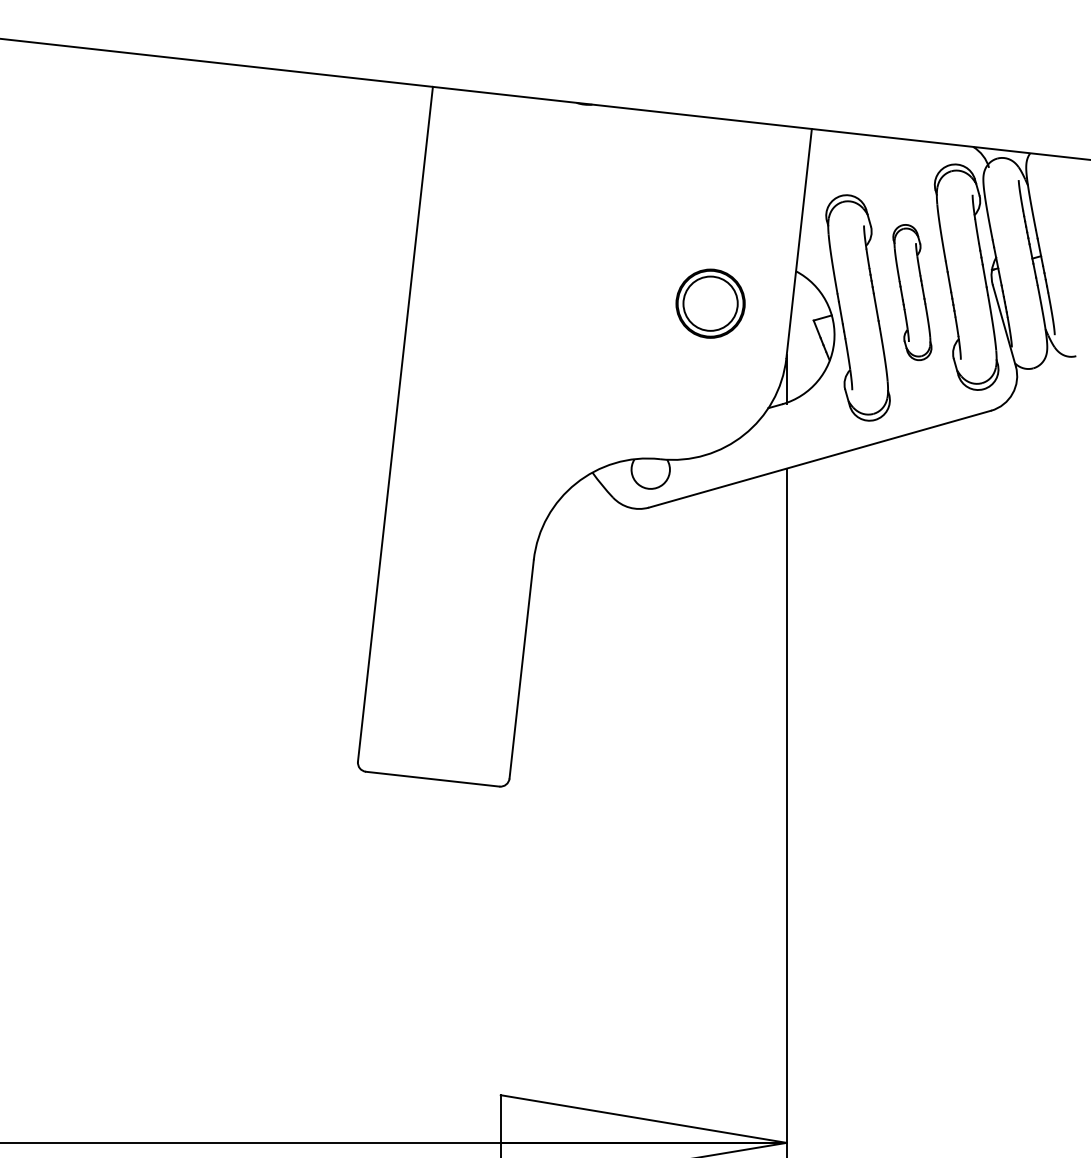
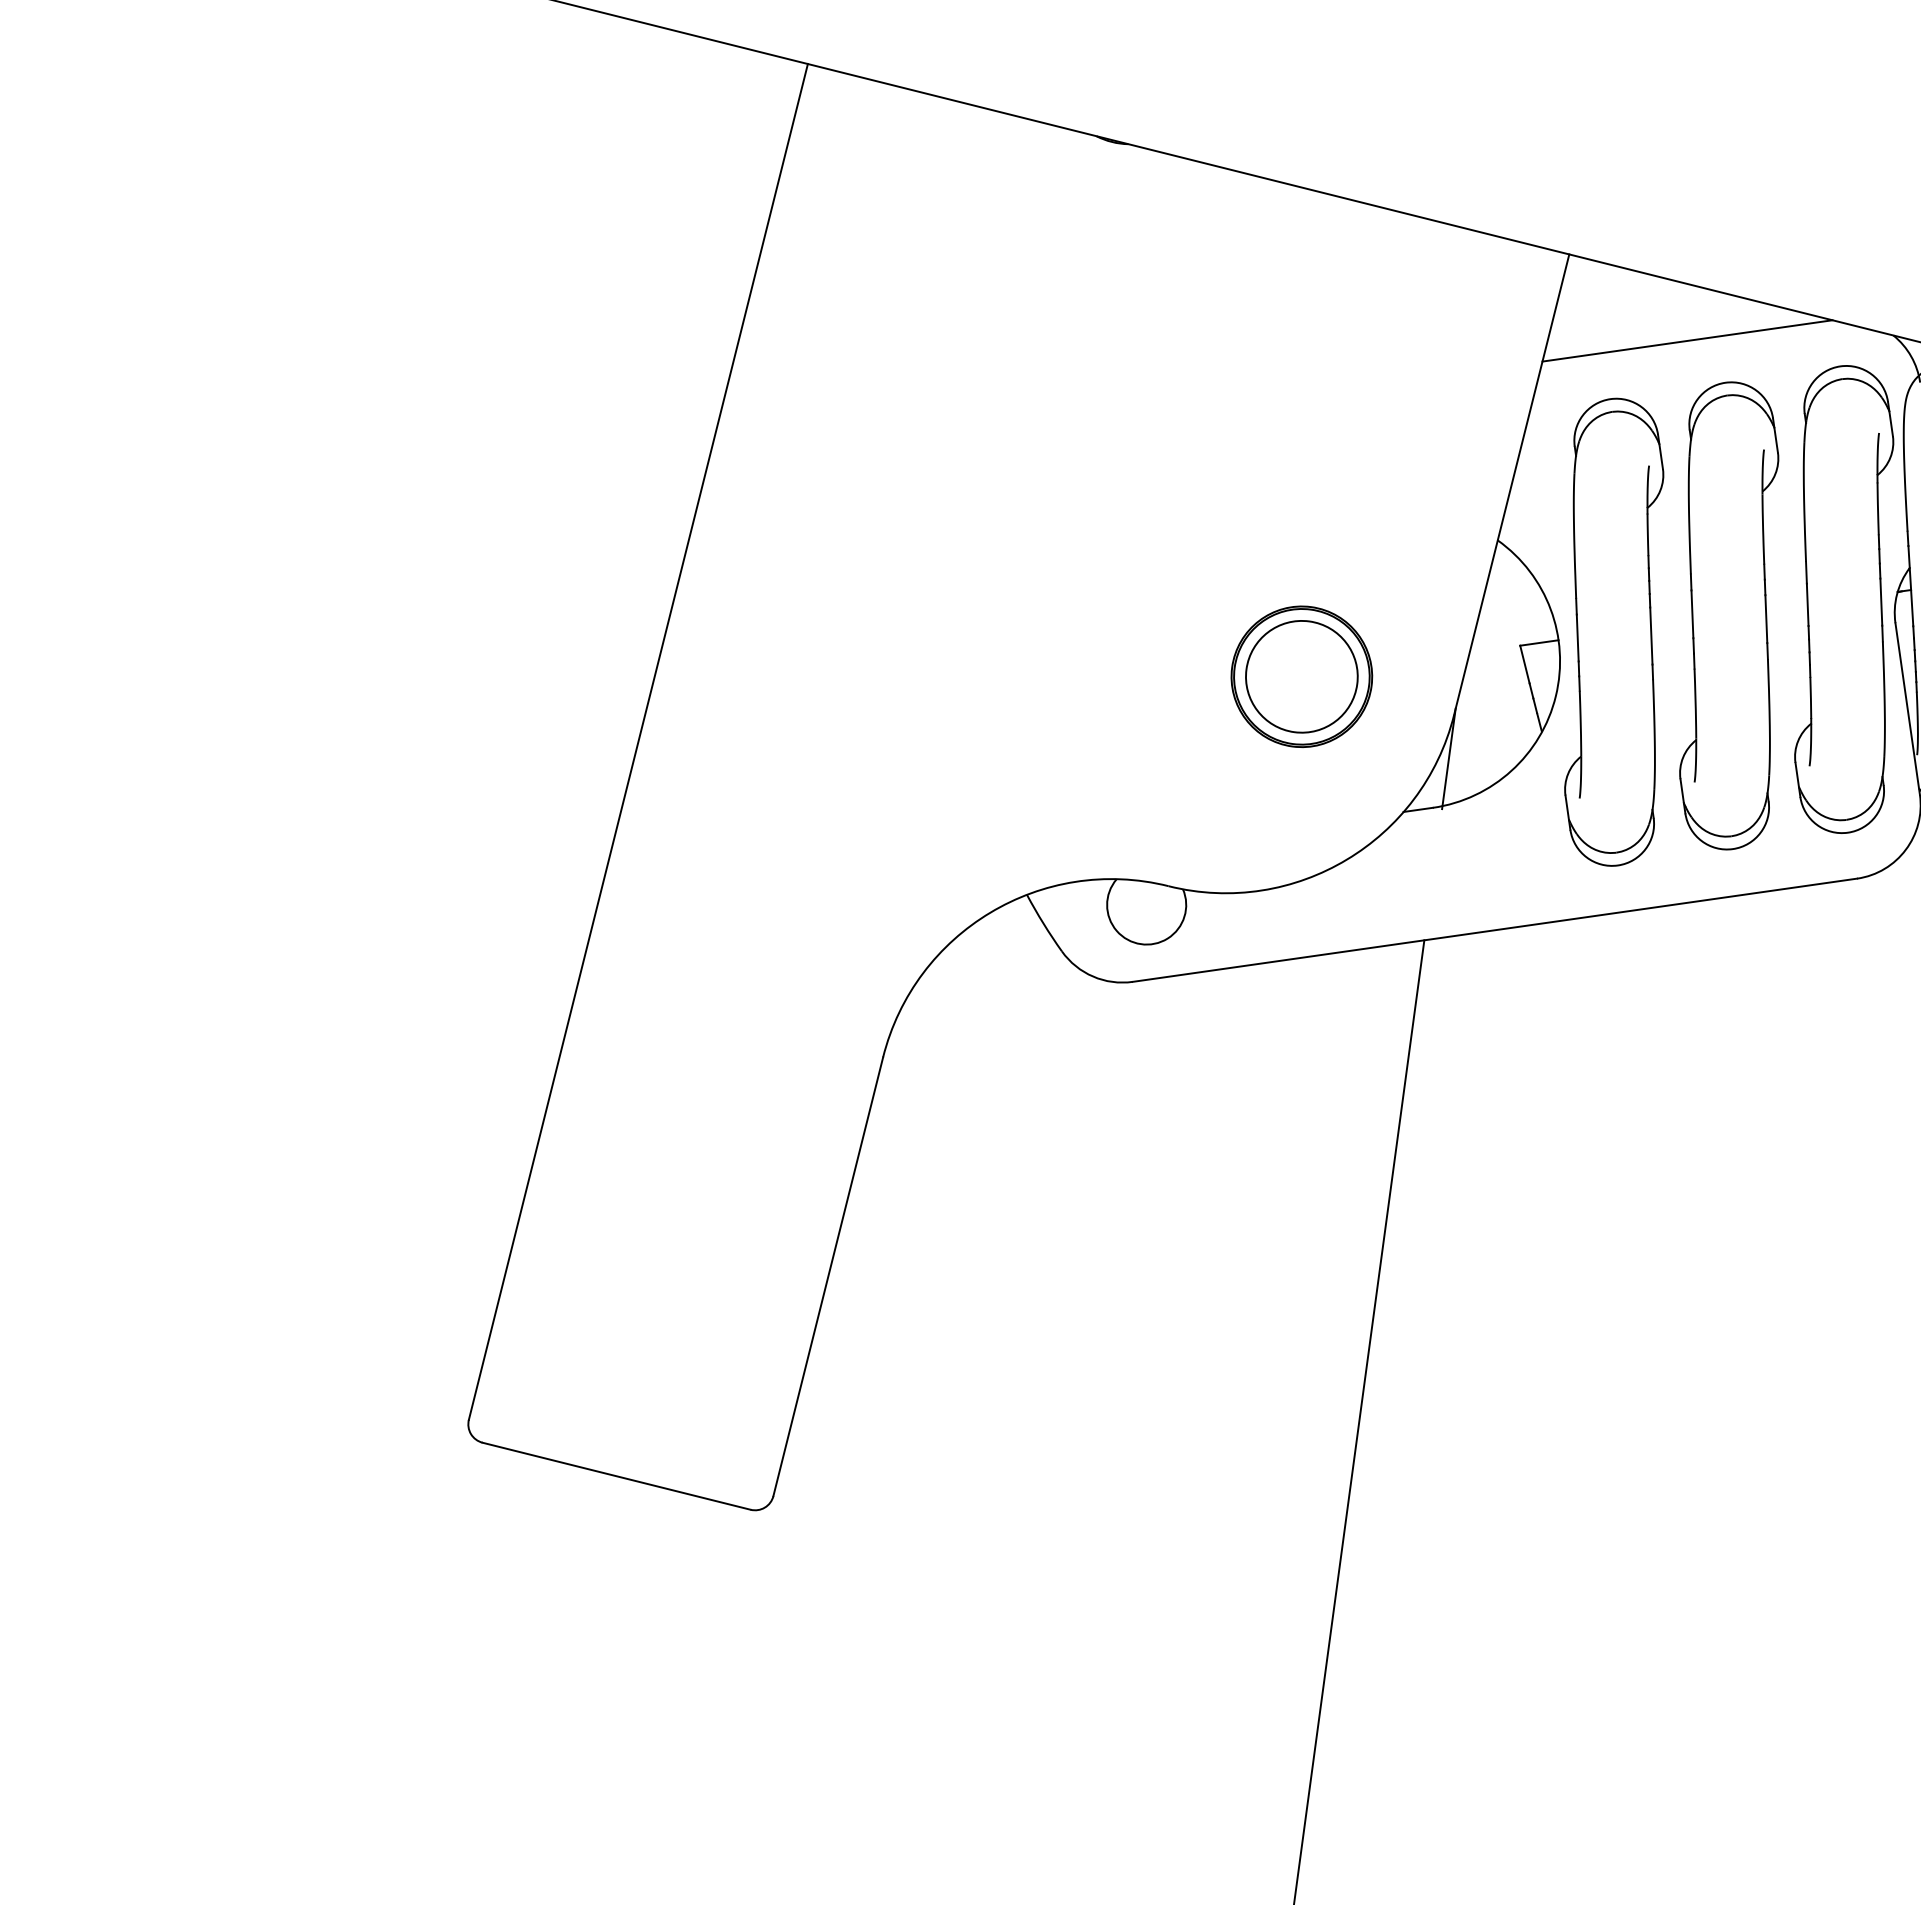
line: (873, 162) -> (1685, 339), added
part: (912, 292) -> (1729, 615), size x1.67
part: (710, 303) -> (1301, 676), moved

